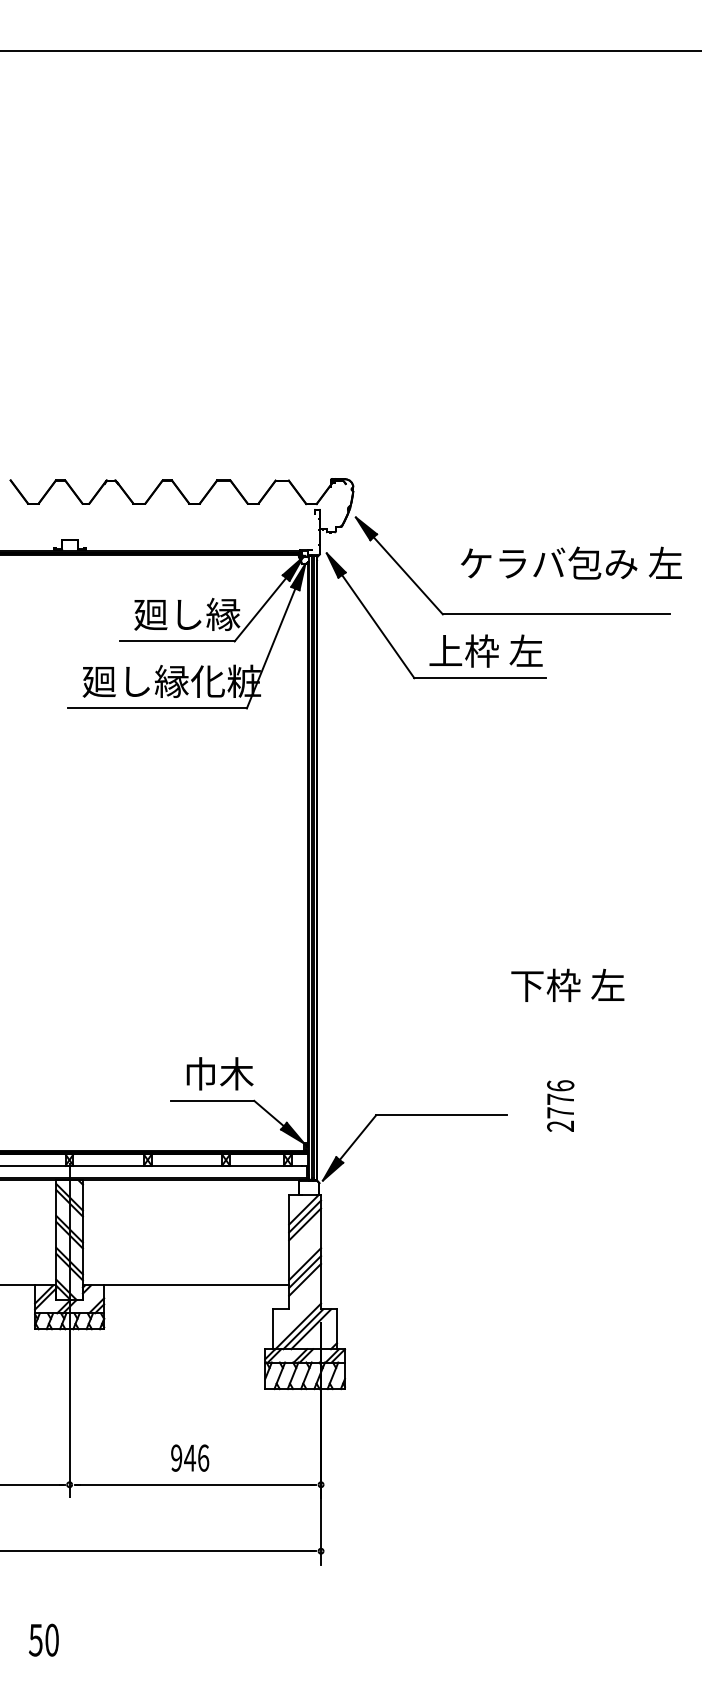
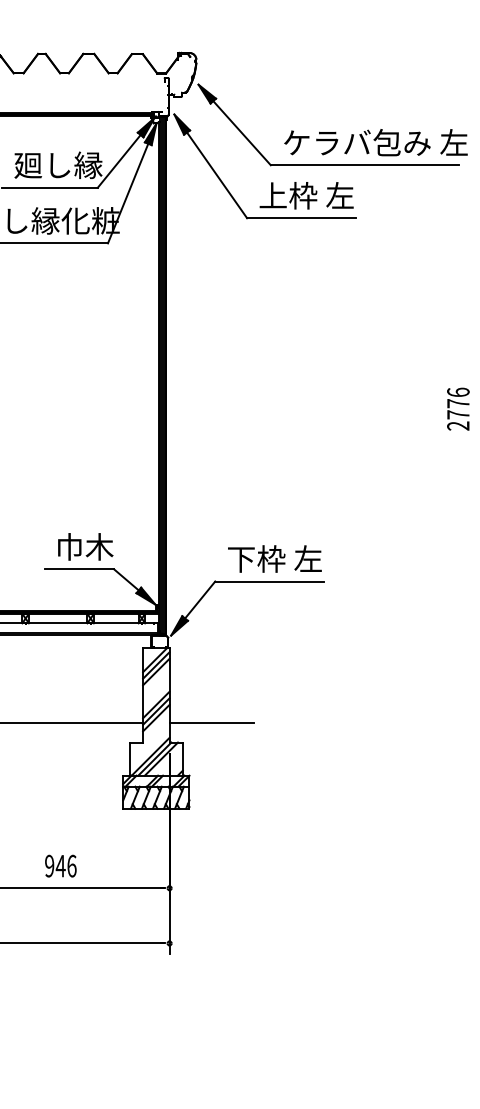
text: (571, 562) -> (375, 142), moved
text: (567, 984) -> (274, 558), moved
text: (560, 1105) -> (458, 408), moved
line: (371, 1285) -> (211, 722), added

